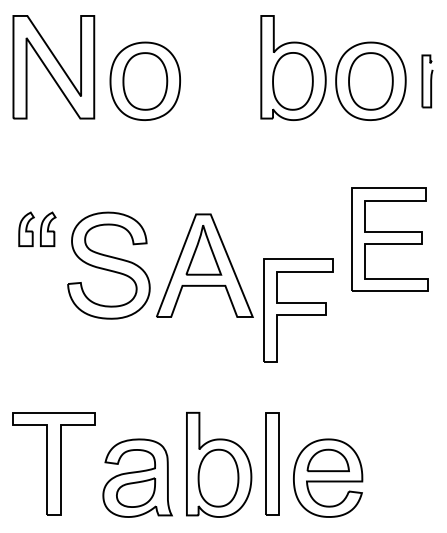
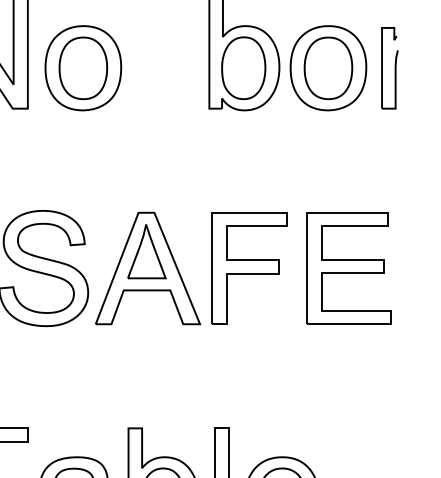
part: (427, 81) -> (389, 68), size x1.43
part: (389, 239) -> (348, 268), moved
part: (298, 310) -> (249, 268), moved

